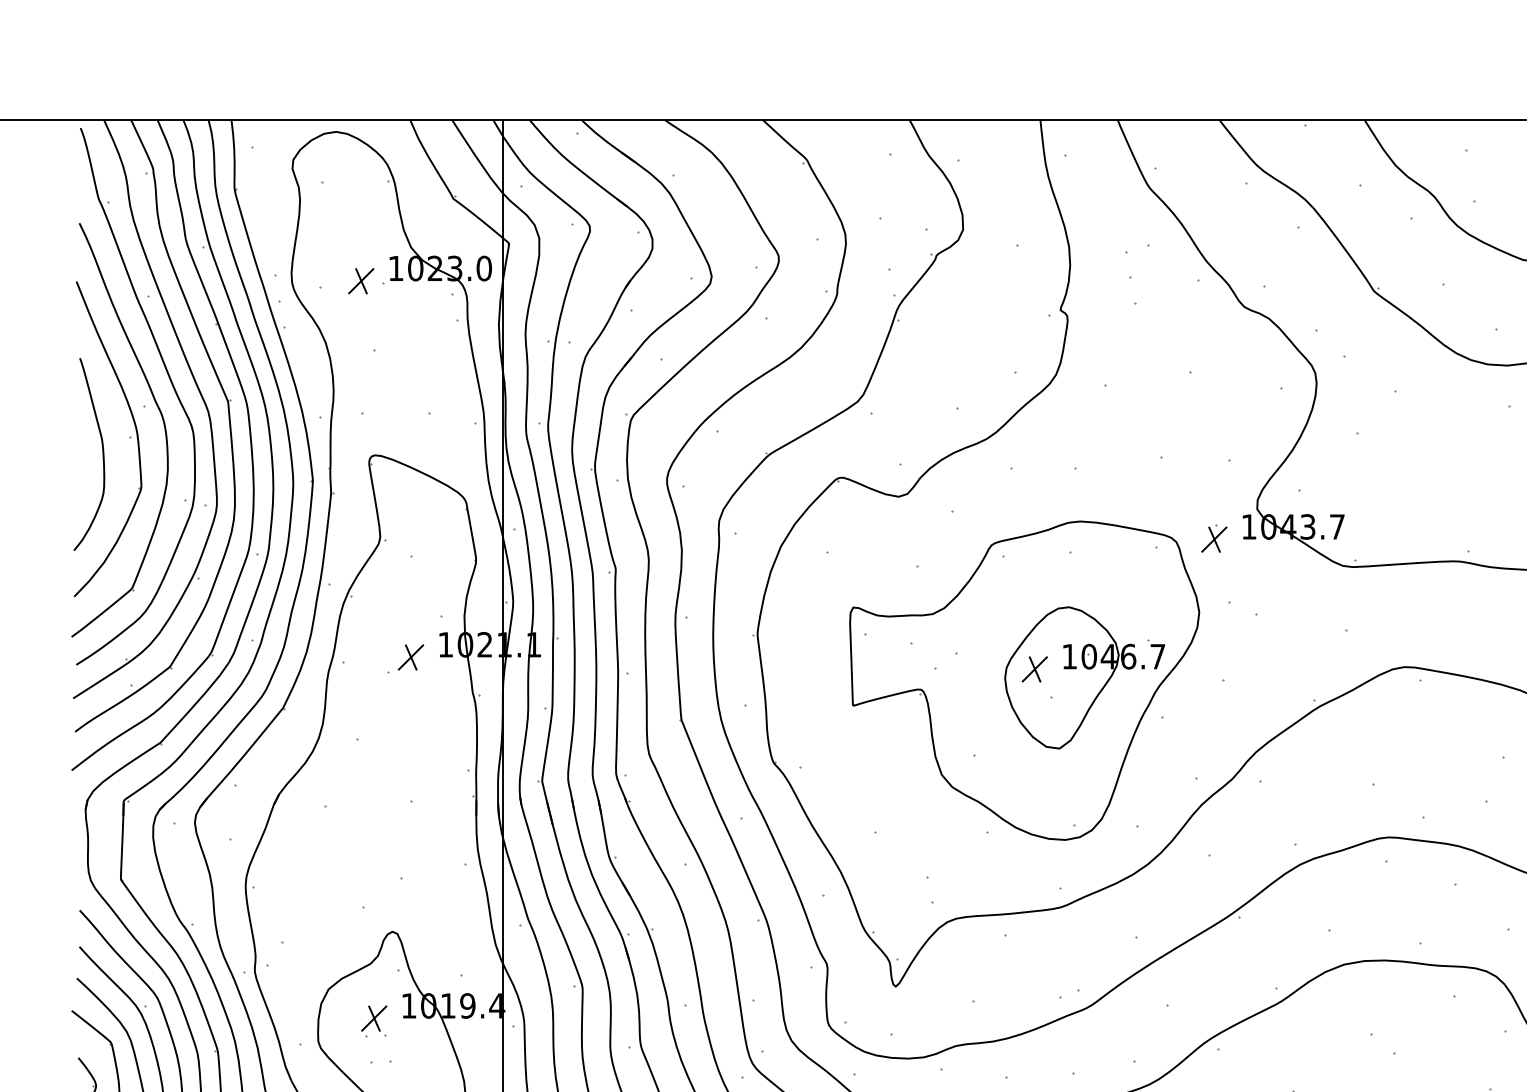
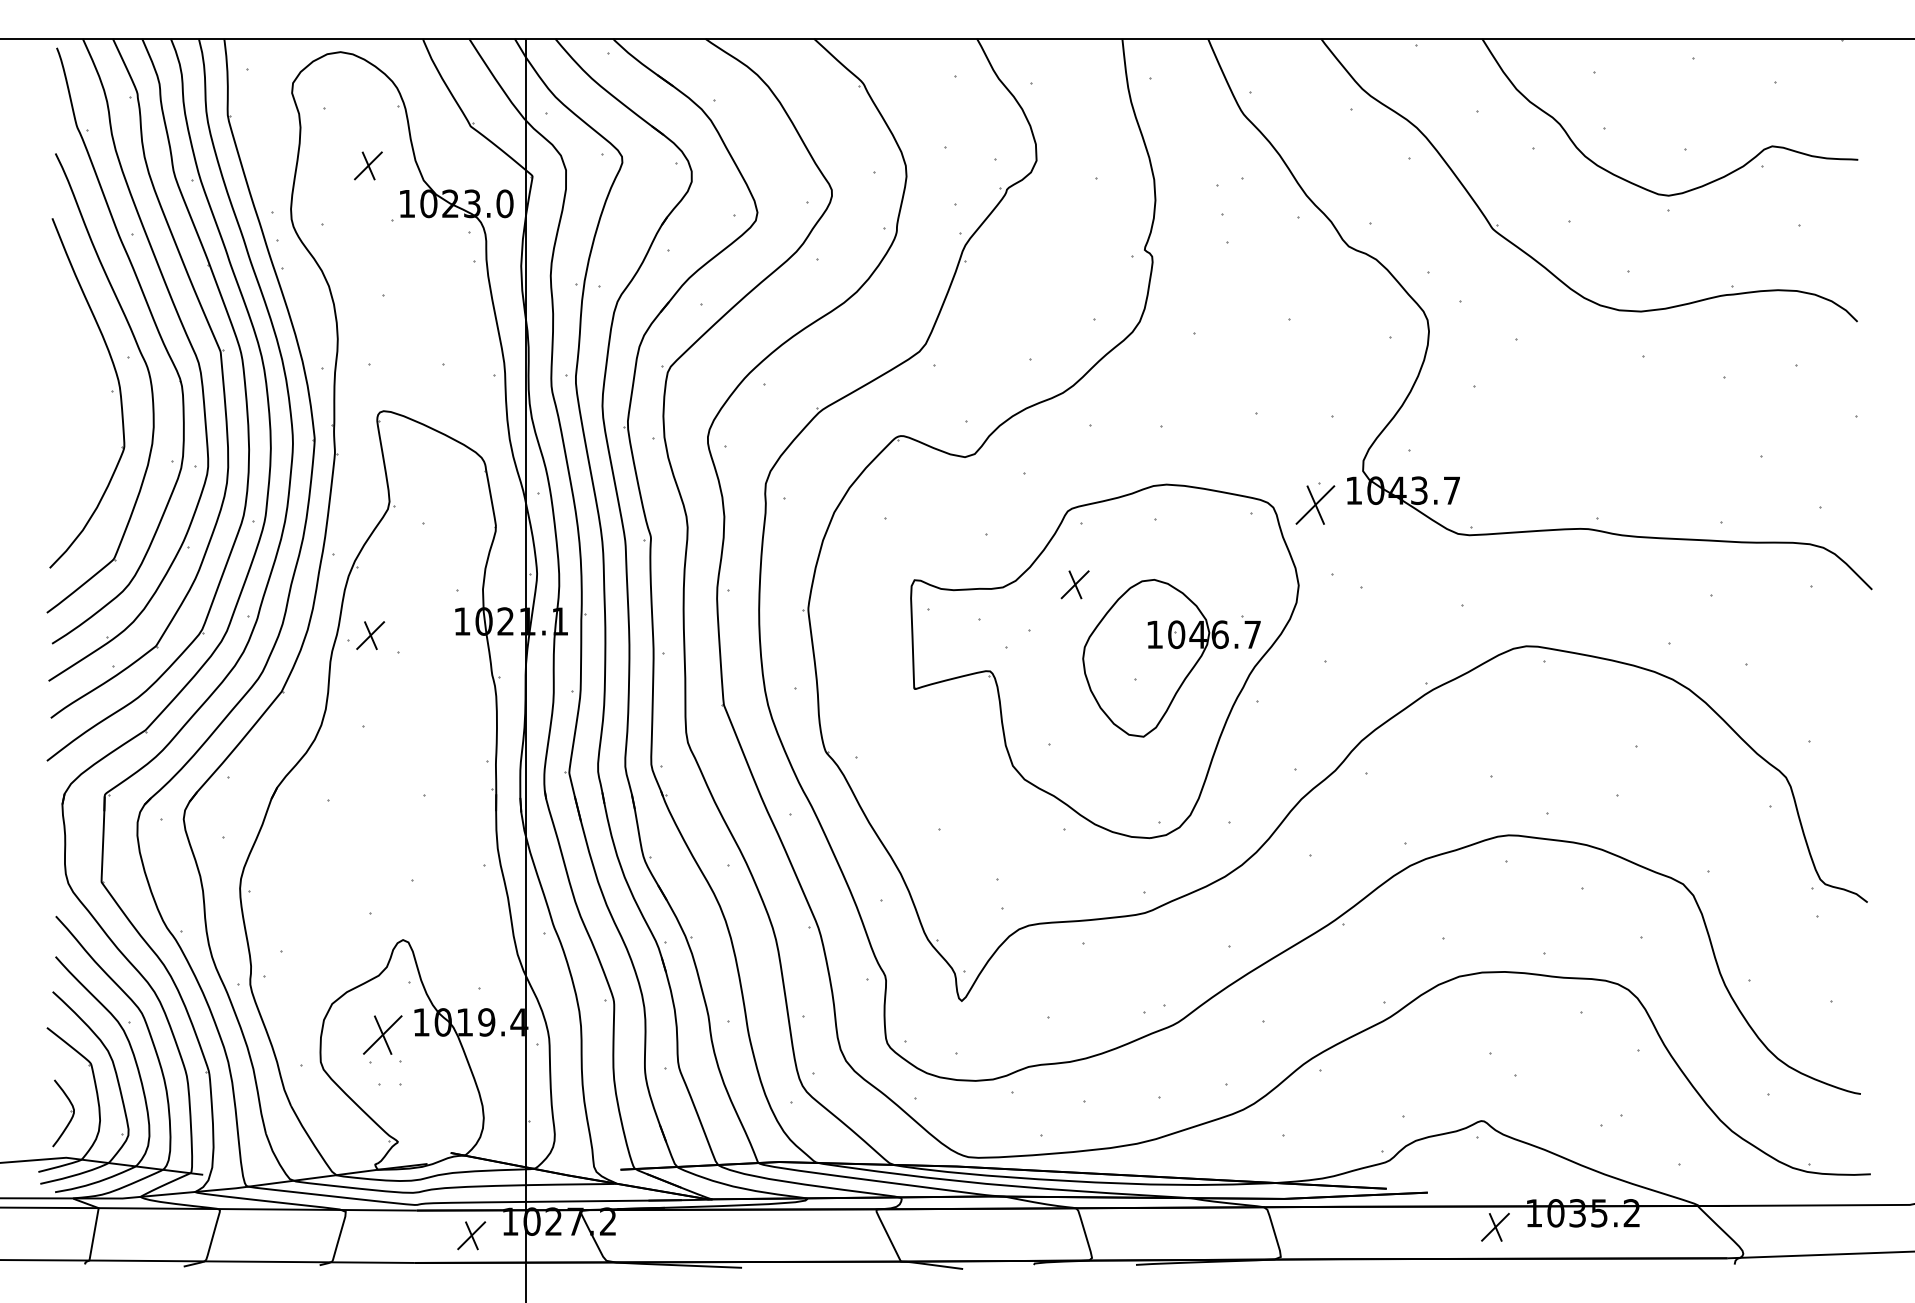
part: (361, 280) -> (368, 165), moved
curve: (102, 454) -> (81, 410), removed
part: (1214, 538) -> (1315, 503), size x1.4
part: (410, 657) -> (370, 635), moved
part: (1034, 669) -> (1074, 584), moved
part: (373, 1021) -> (382, 1039), size x1.4

